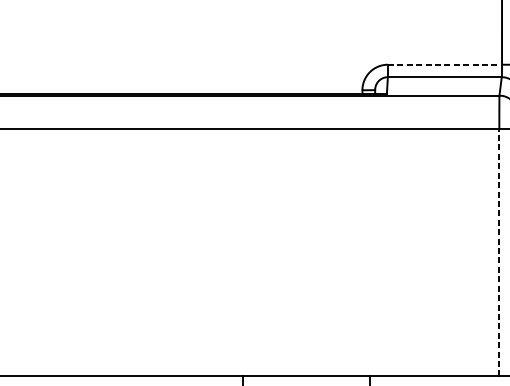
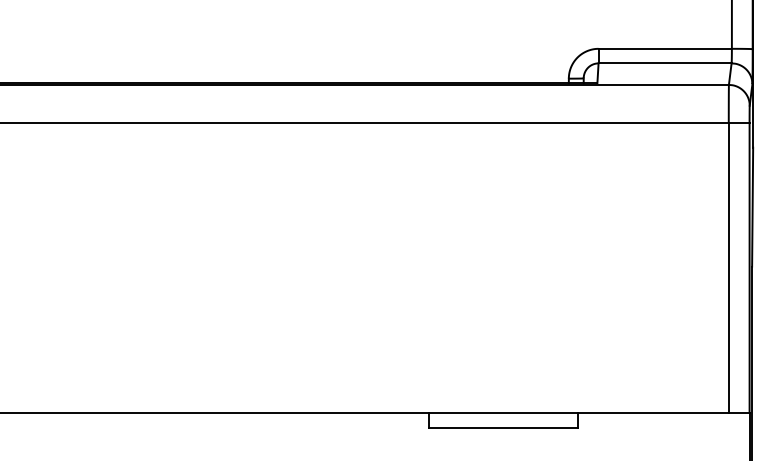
line: (445, 64) -> (665, 48), dashed -> solid
line: (499, 252) -> (728, 268), dashed -> solid

